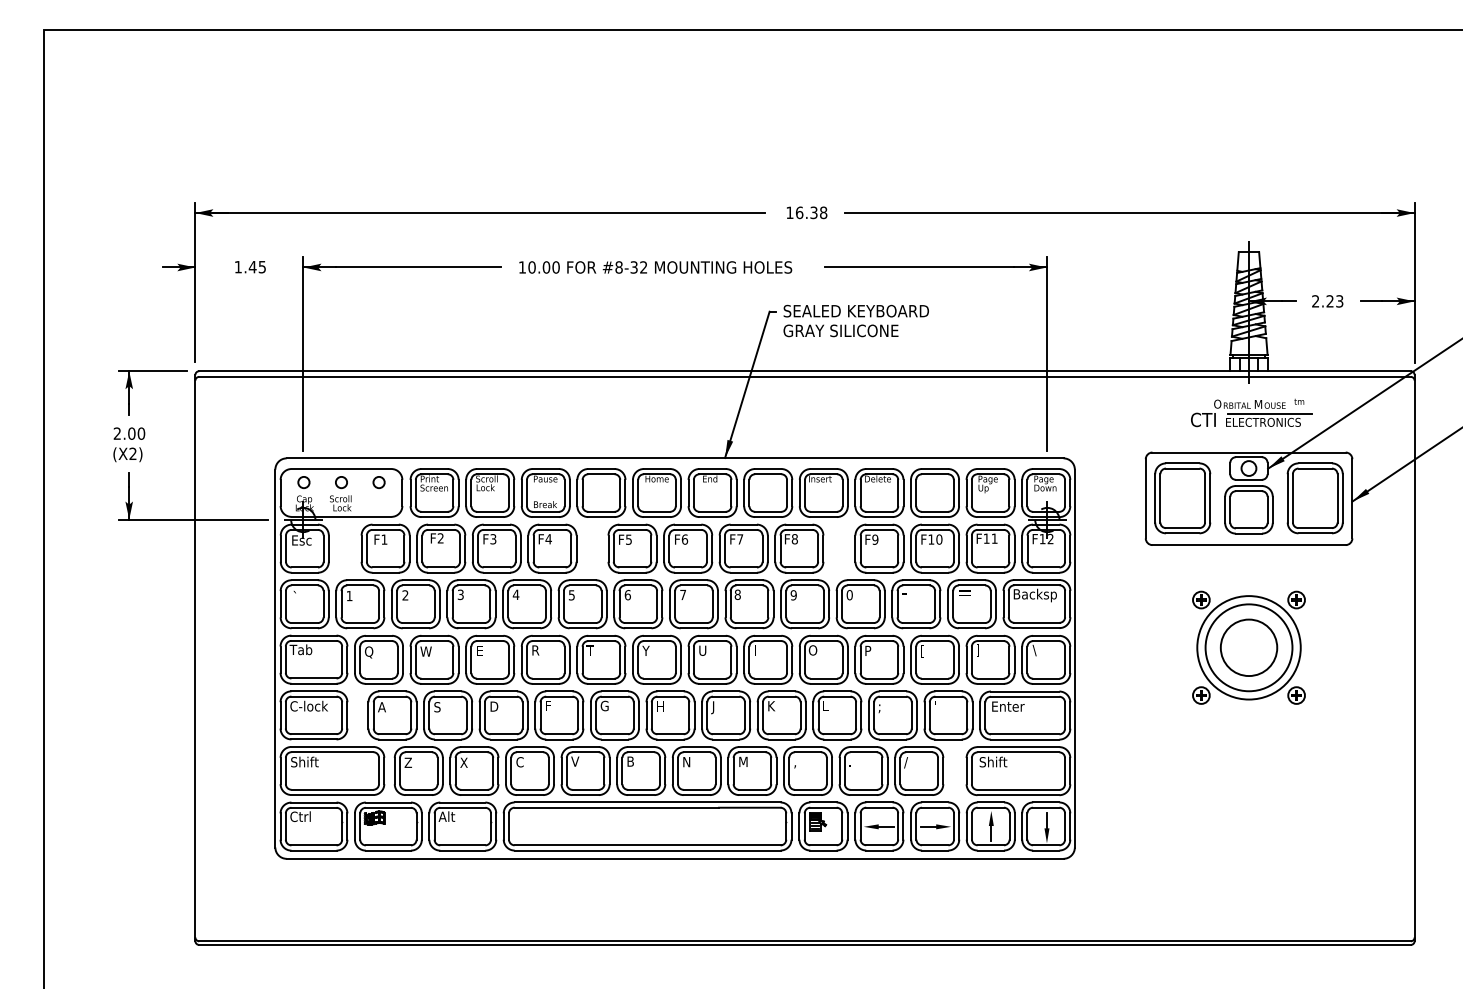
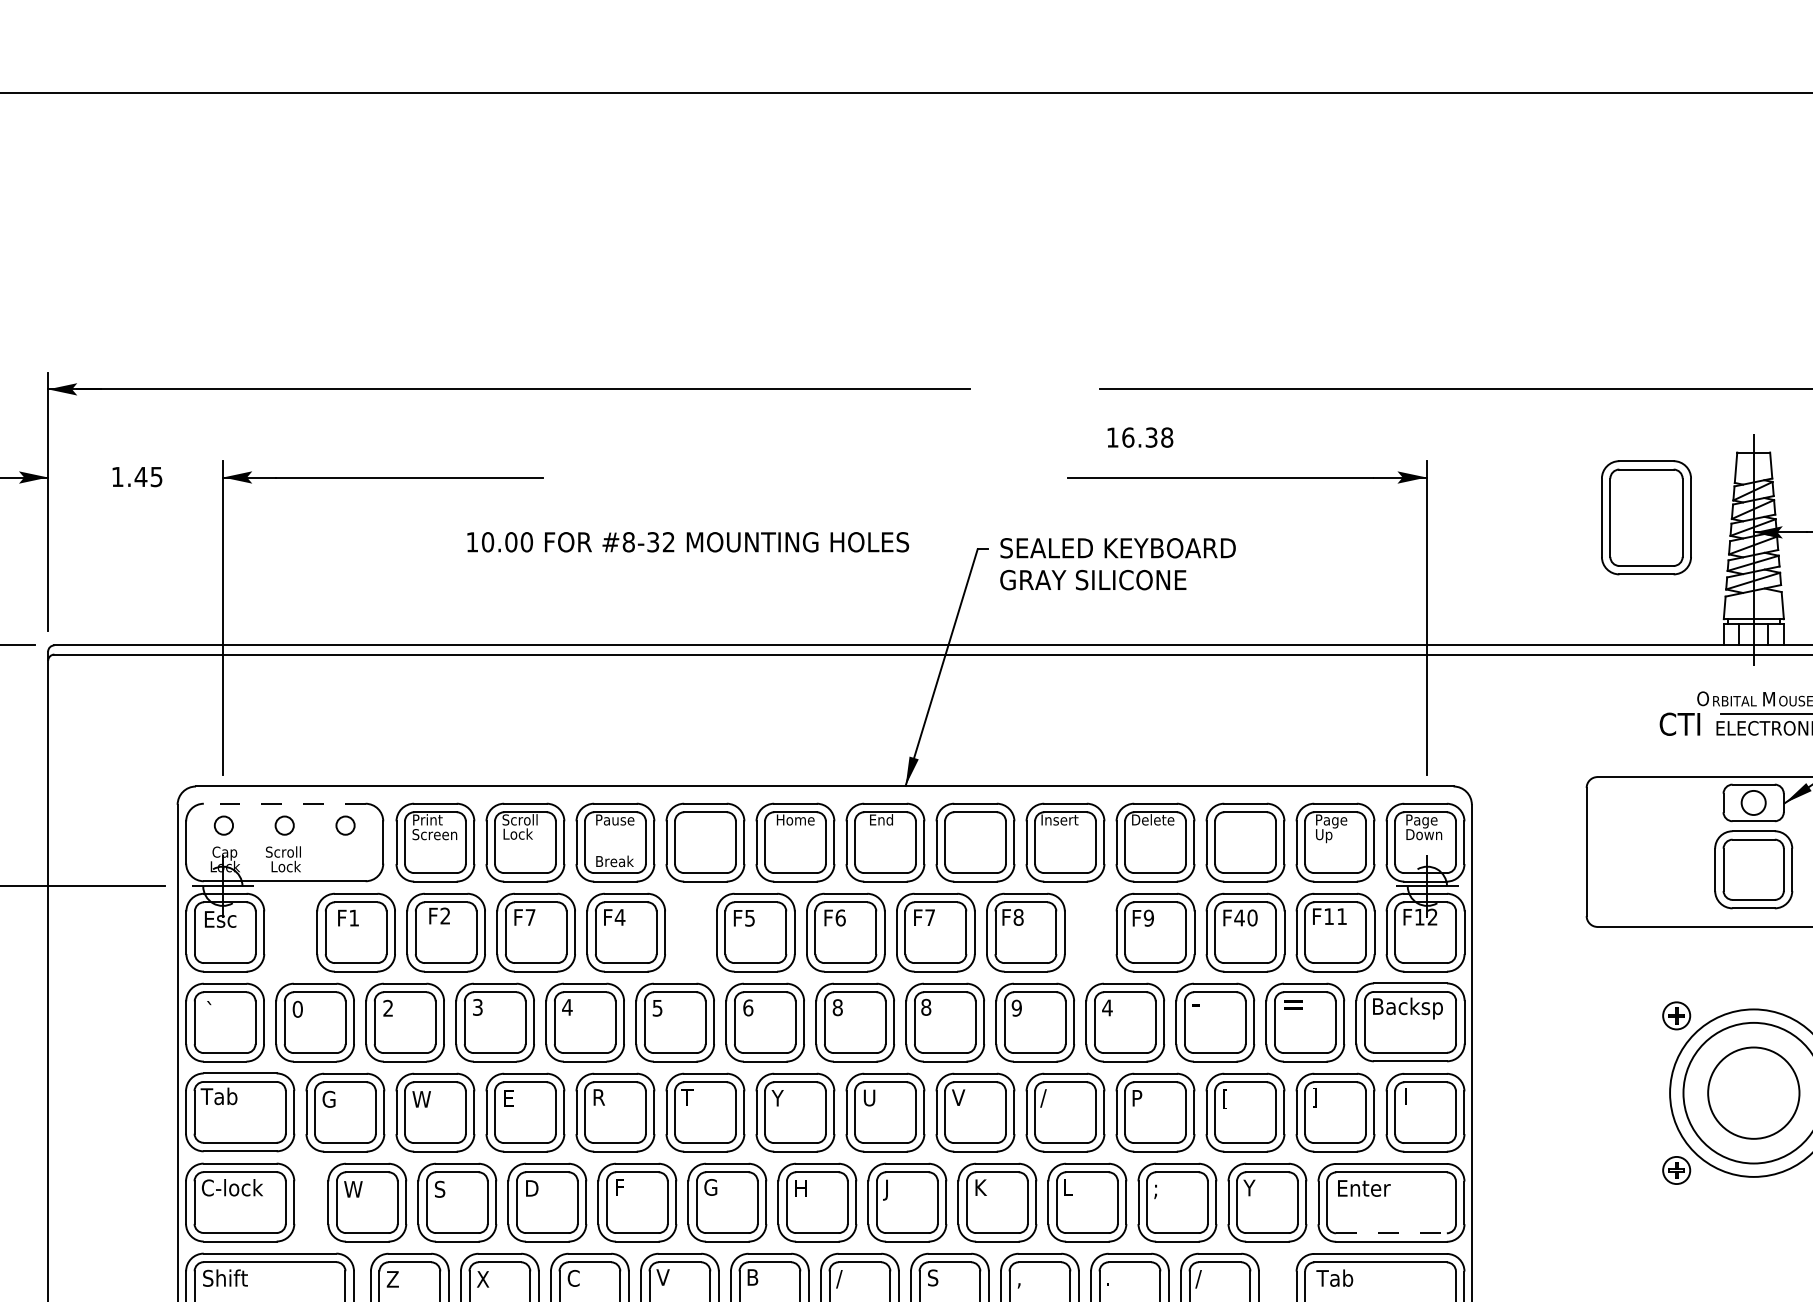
text: (807, 212) -> (1141, 437), moved
text: (655, 267) -> (687, 542), moved
line: (341, 469) -> (284, 804), solid -> dashed
part: (1182, 498) -> (1646, 517), moved
text: (493, 539) -> (530, 917), F3 -> F7
text: (931, 539) -> (1239, 917), F10 -> F40
text: (683, 594) -> (838, 1006), 7 -> 8
text: (349, 595) -> (297, 1008), 1 -> 0
text: (849, 595) -> (1107, 1008), 0 -> 4
text: (757, 650) -> (958, 1097), I -> V
text: (812, 650) -> (1047, 1097), O -> /
text: (1034, 650) -> (1406, 1097), \ -> I
text: (371, 652) -> (333, 1100), Q -> G
text: (937, 706) -> (1249, 1188), ' -> Y
text: (383, 707) -> (352, 1189), A -> W
line: (1025, 734) -> (1391, 1233), solid -> dashed
text: (742, 761) -> (933, 1277), M -> S
text: (992, 761) -> (1338, 1277), Shift -> Tab
text: (686, 762) -> (843, 1278), N -> /

